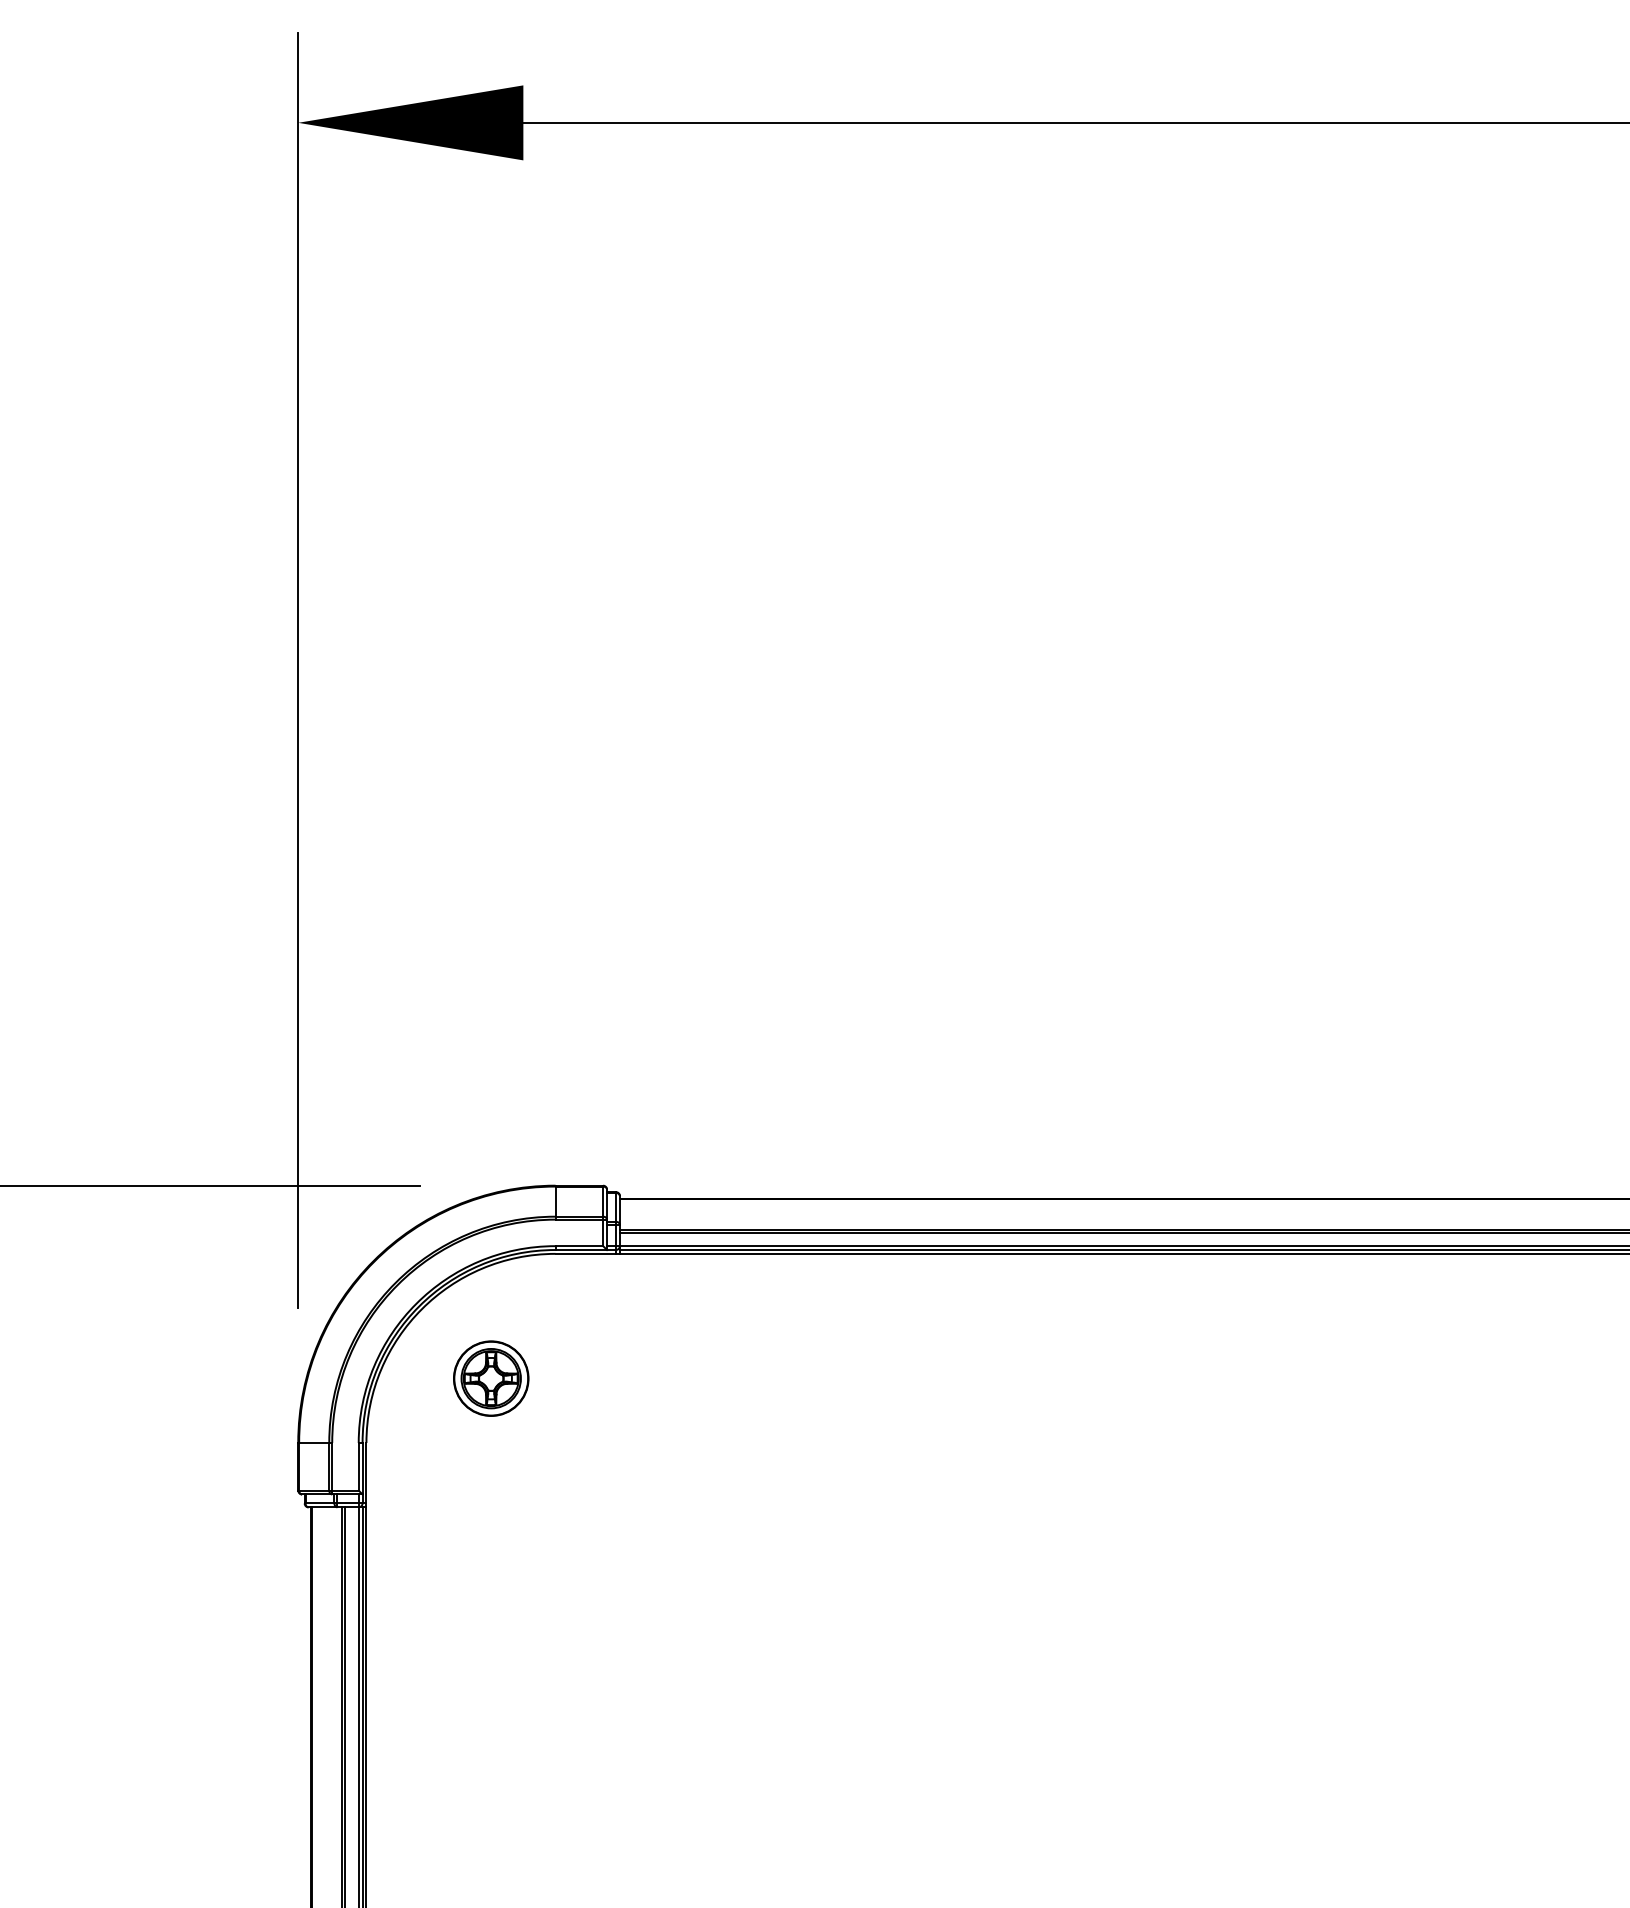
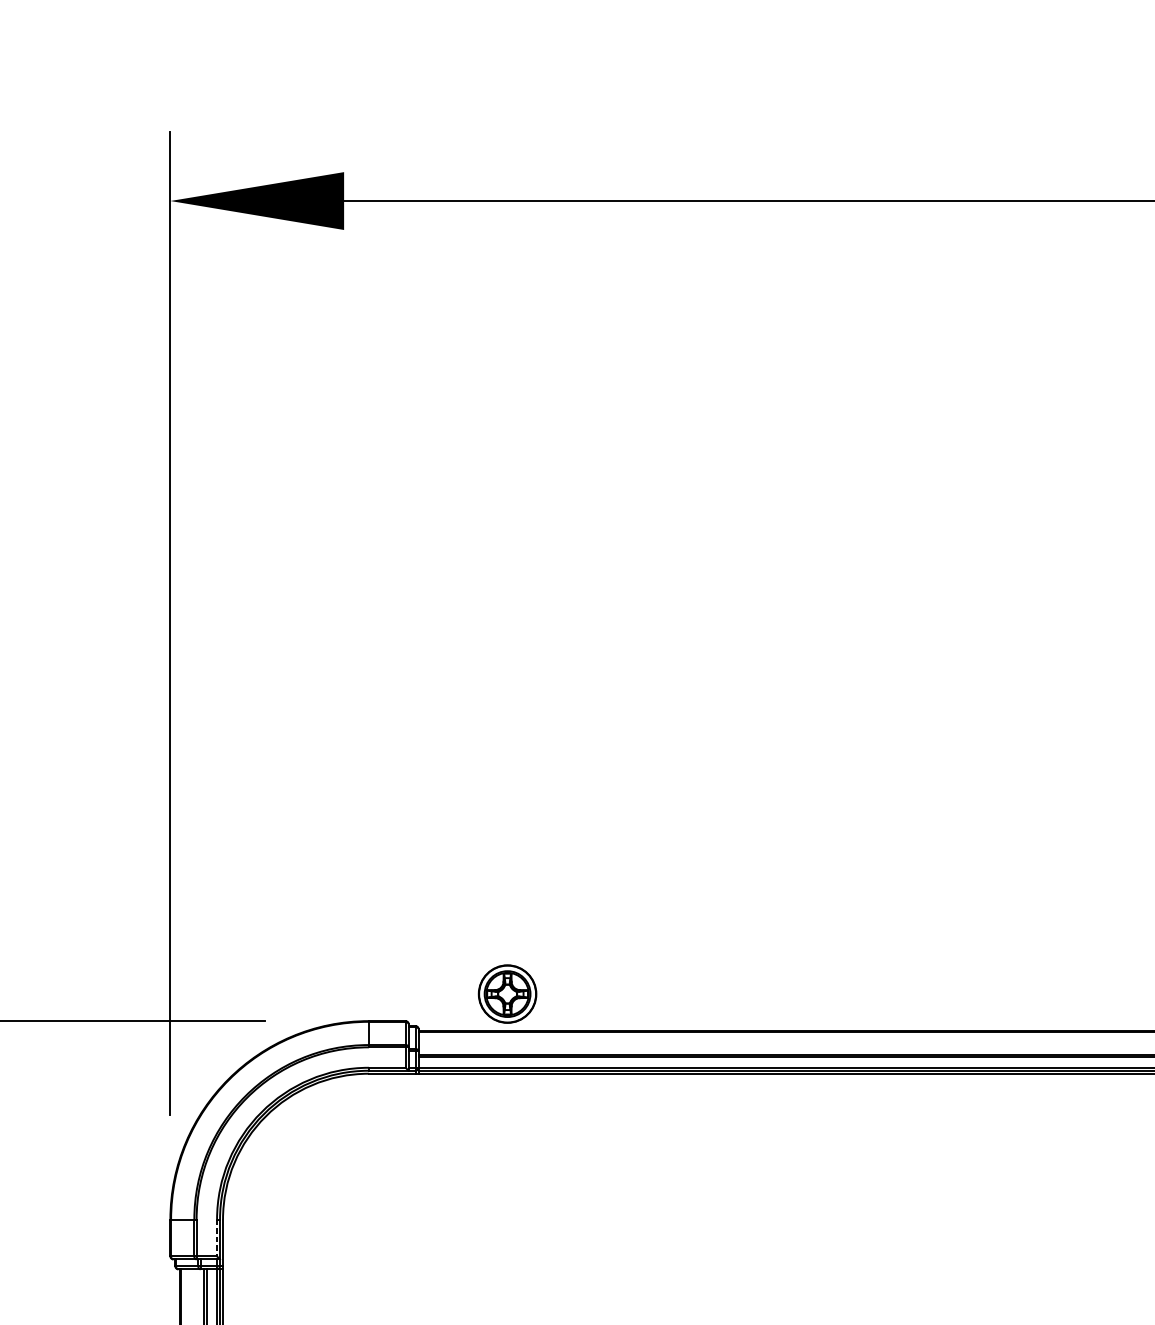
part: (491, 1378) -> (507, 993), moved
line: (358, 1466) -> (216, 1237), solid -> dashed

